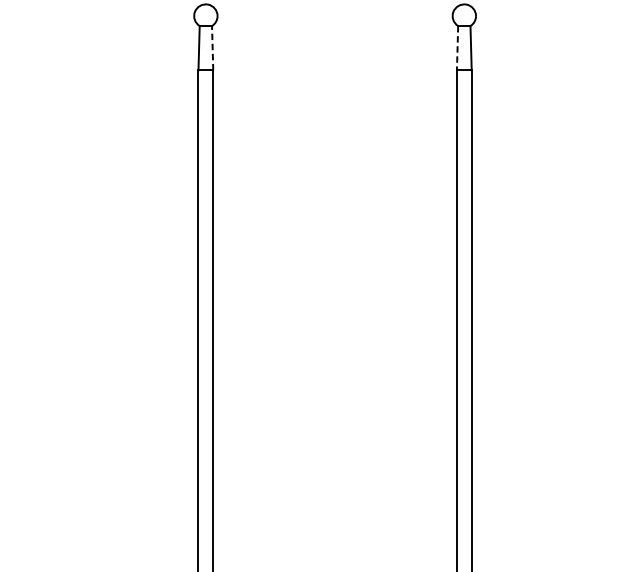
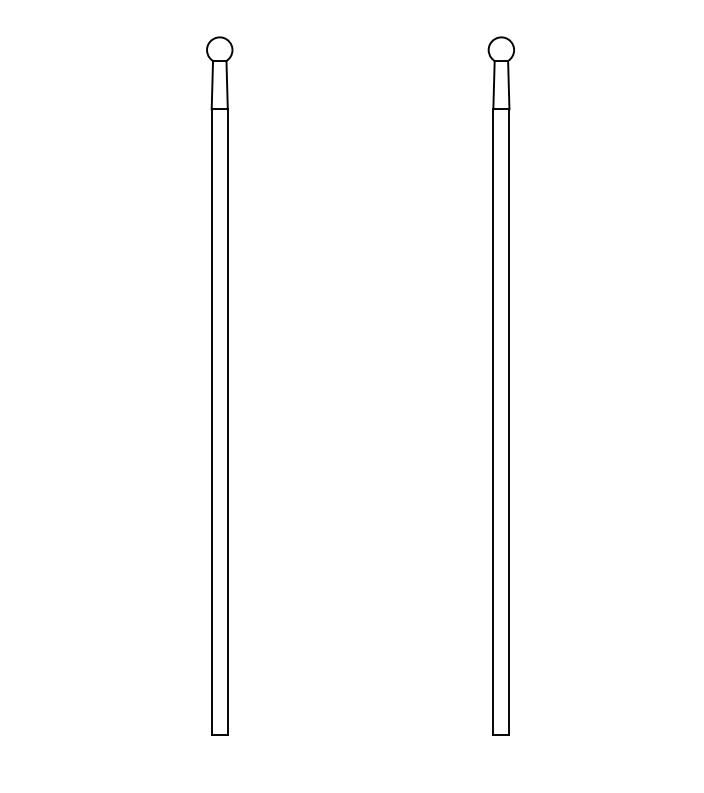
line: (212, 47) -> (227, 84), dashed -> solid
line: (457, 48) -> (493, 85), dashed -> solid

